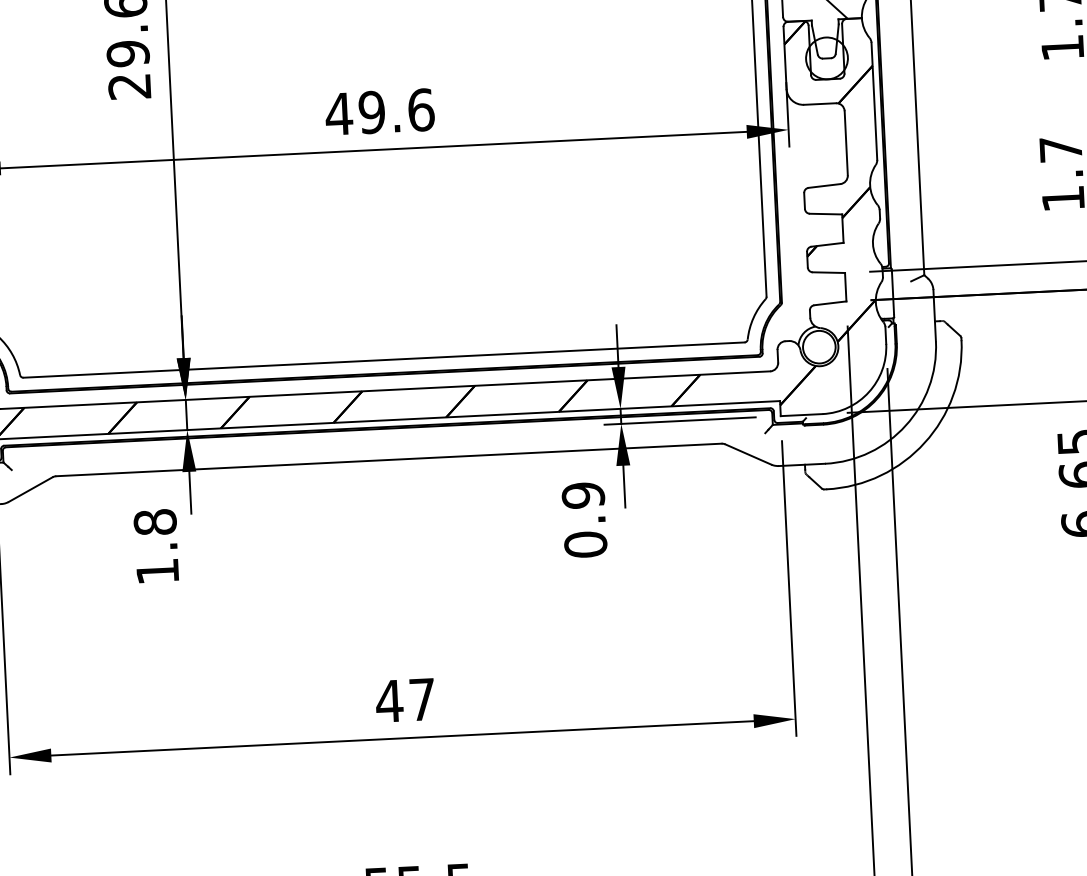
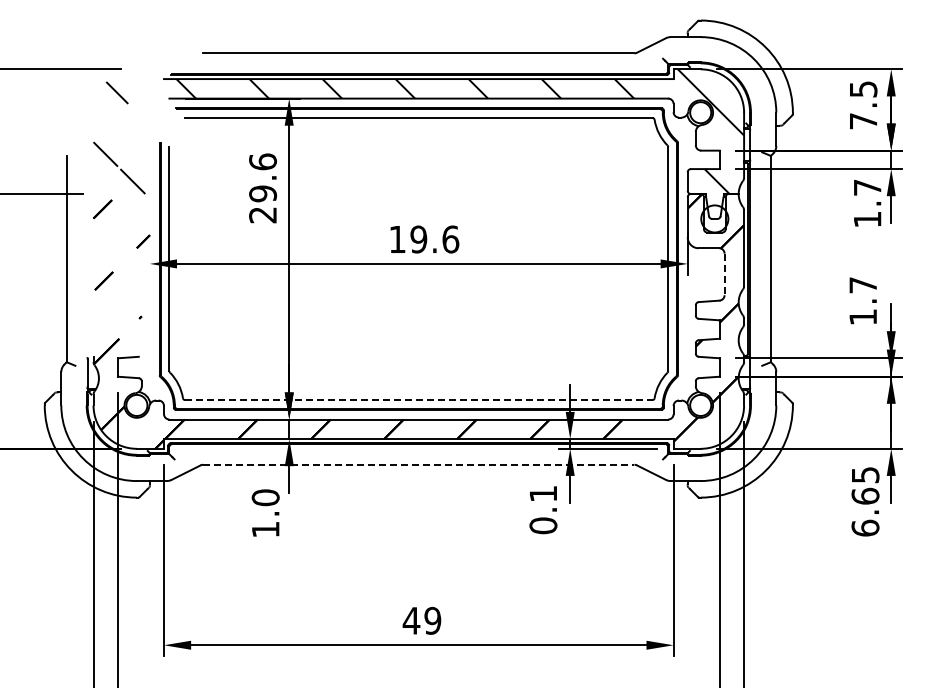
text: (339, 114) -> (397, 239), 49.6 -> 19.6
line: (846, 143) -> (724, 274), solid -> dashed
line: (383, 360) -> (418, 400), solid -> dashed
line: (388, 459) -> (418, 464), solid -> dashed
text: (583, 494) -> (543, 493), 0.9 -> 0.1
text: (154, 521) -> (265, 497), 1.8 -> 1.0
text: (421, 699) -> (432, 620), 47 -> 49

